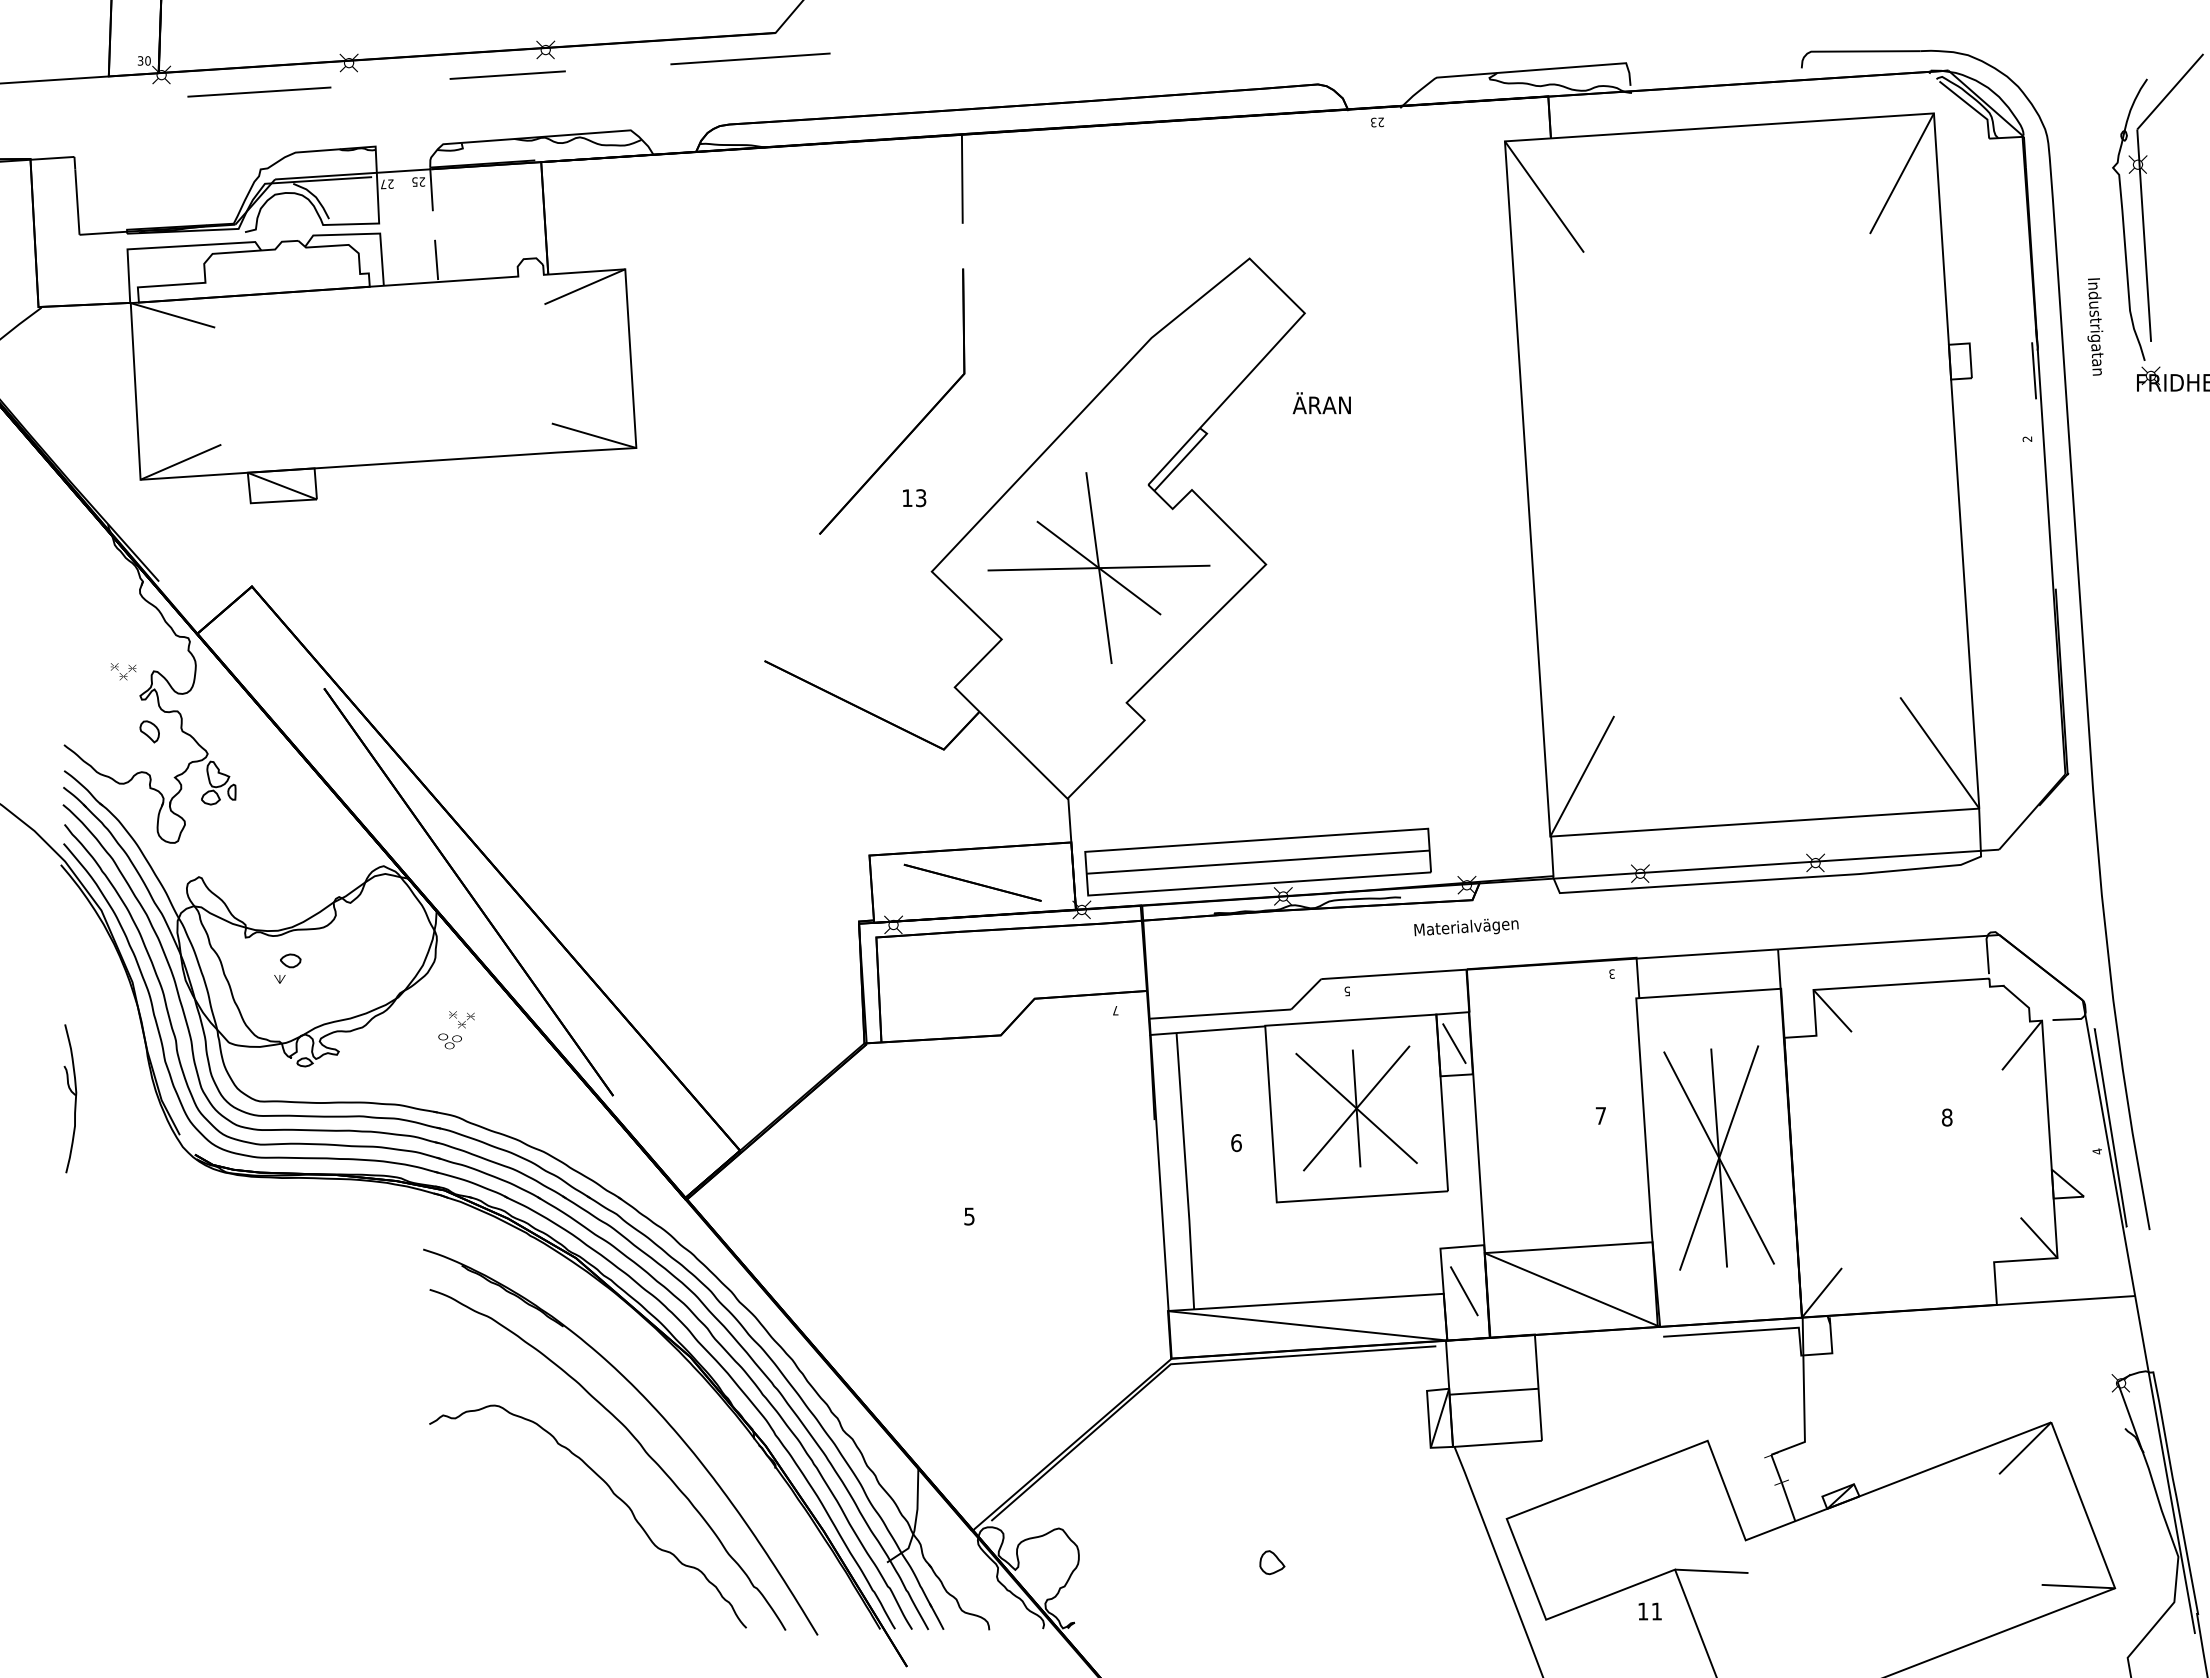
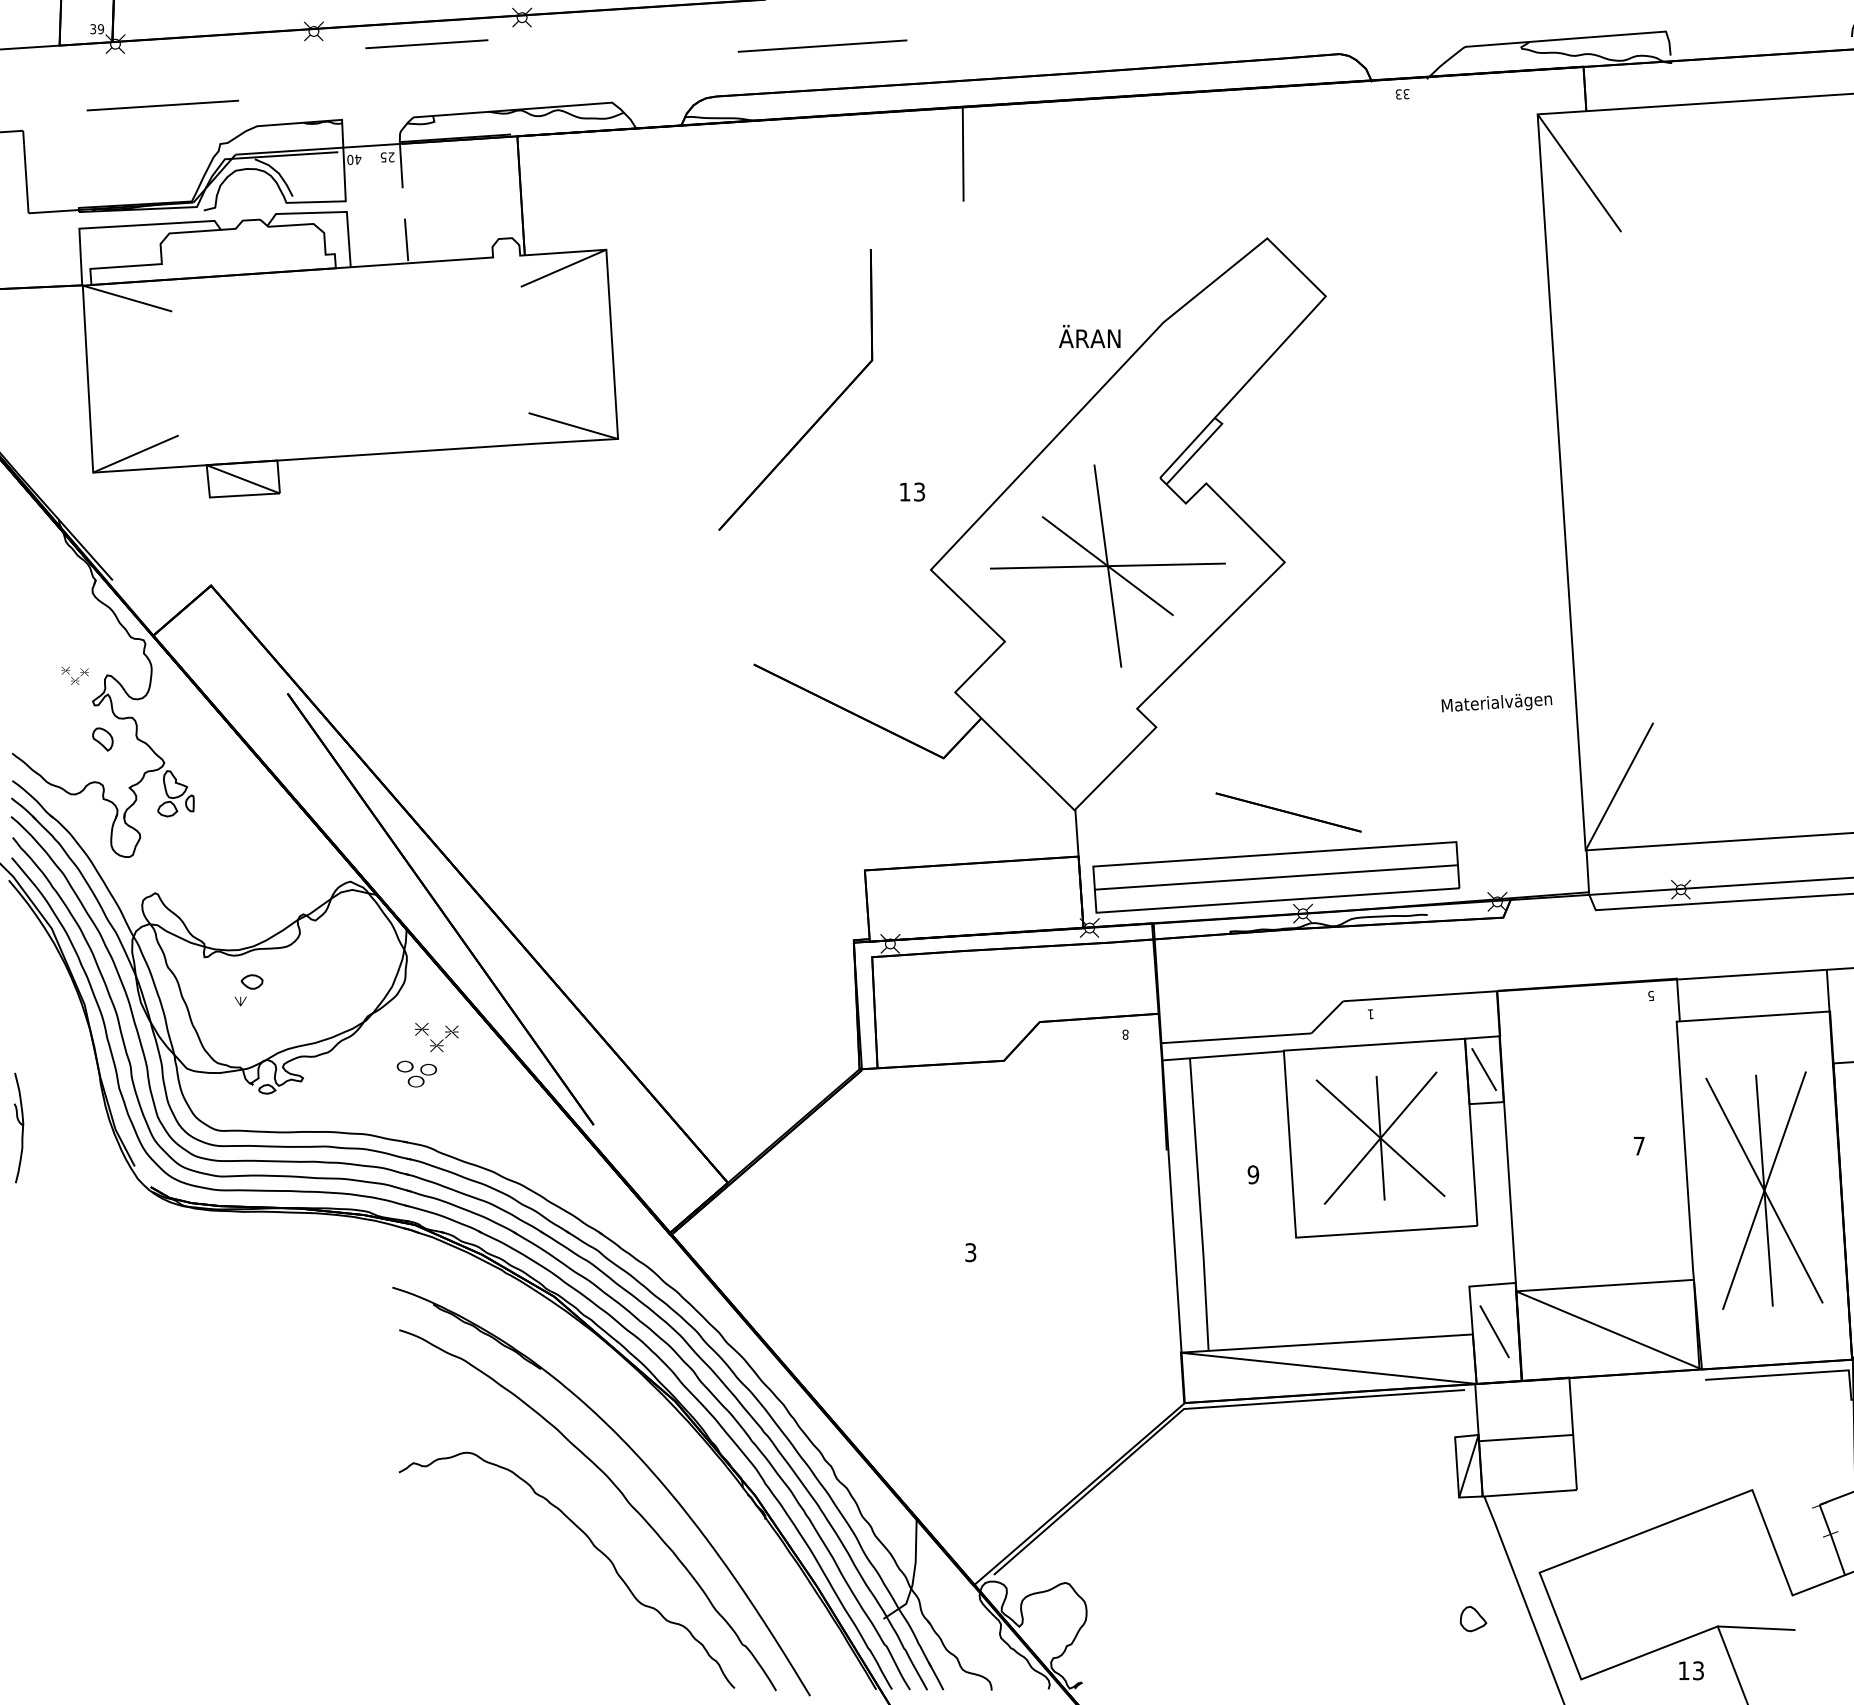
line: (750, 58) -> (822, 45), moved
text: (147, 60) -> (100, 28), 30 -> 39
line: (507, 74) -> (426, 43), moved
line: (259, 91) -> (162, 104), moved
text: (1380, 121) -> (1405, 93), 23 -> 33
text: (386, 184) -> (353, 160), 27 -> 40
text: (1321, 403) -> (1089, 336), moved
part: (919, 421) -> (824, 410), moved
line: (972, 882) -> (1288, 812), moved
text: (1466, 927) -> (1496, 703), moved
text: (1611, 974) -> (1650, 996), 3 -> 5
text: (1346, 991) -> (1369, 1014), 5 -> 1
text: (1115, 1010) -> (1125, 1034), 7 -> 8
part: (456, 1030) -> (427, 1055), size x1.6
part: (70, 1098) -> (19, 1127), size x0.7
text: (1236, 1143) -> (1253, 1175), 6 -> 9
text: (969, 1215) -> (970, 1251), 5 -> 3
part: (1272, 1562) -> (1473, 1618), moved
text: (1656, 1611) -> (1698, 1670), 11 -> 13

